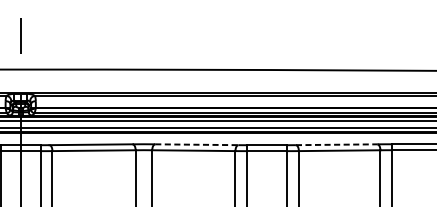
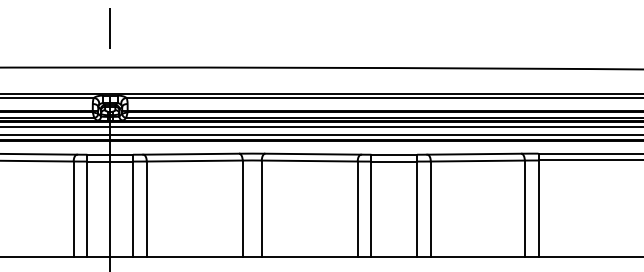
line: (197, 145) -> (313, 154), dashed -> solid
line: (336, 145) -> (474, 154), dashed -> solid

